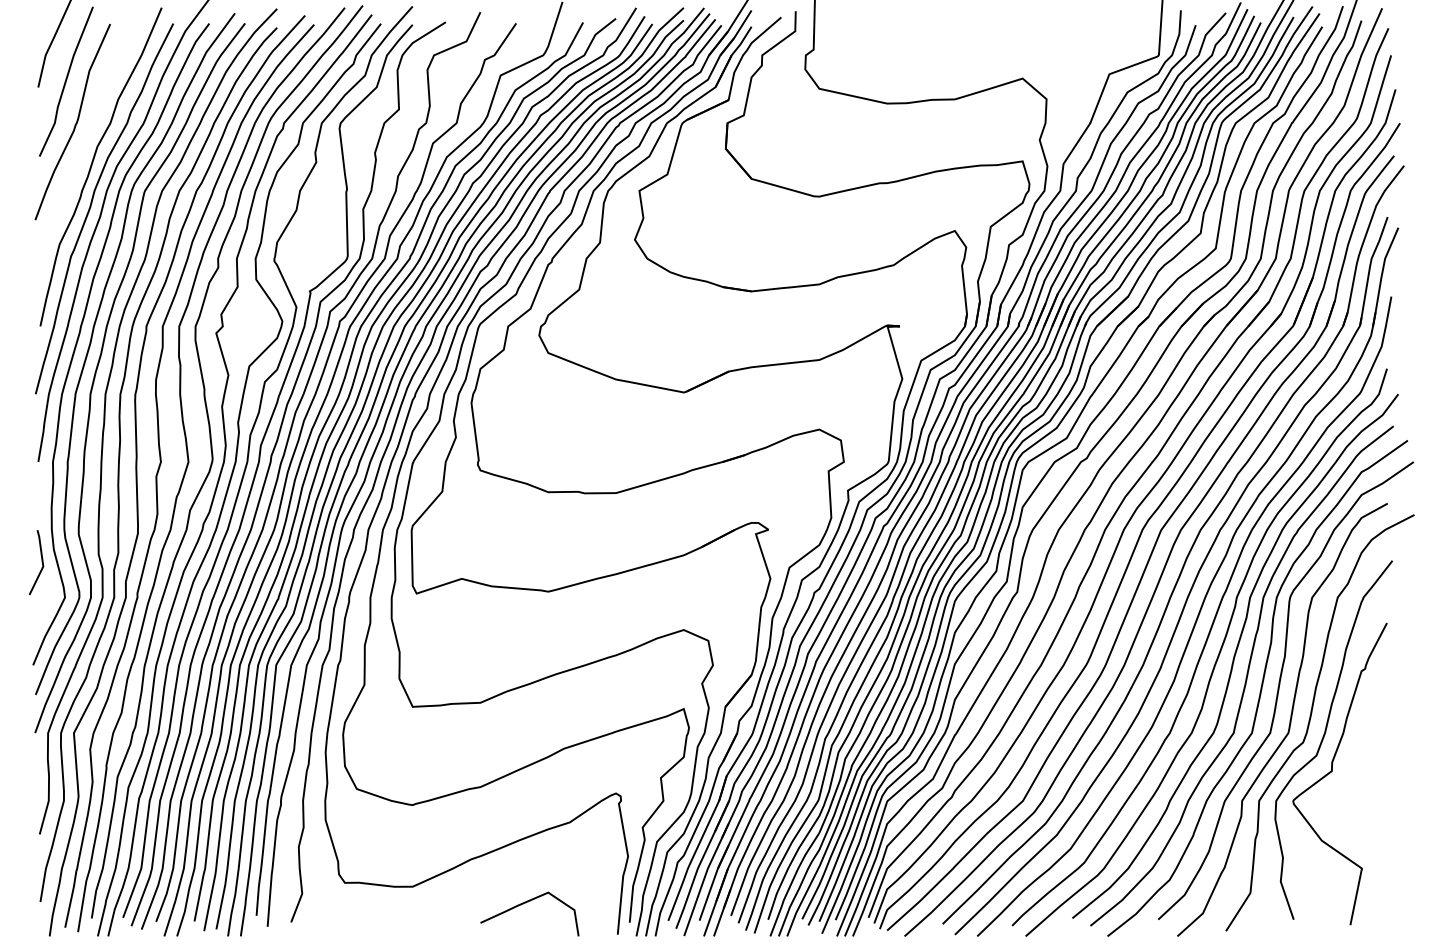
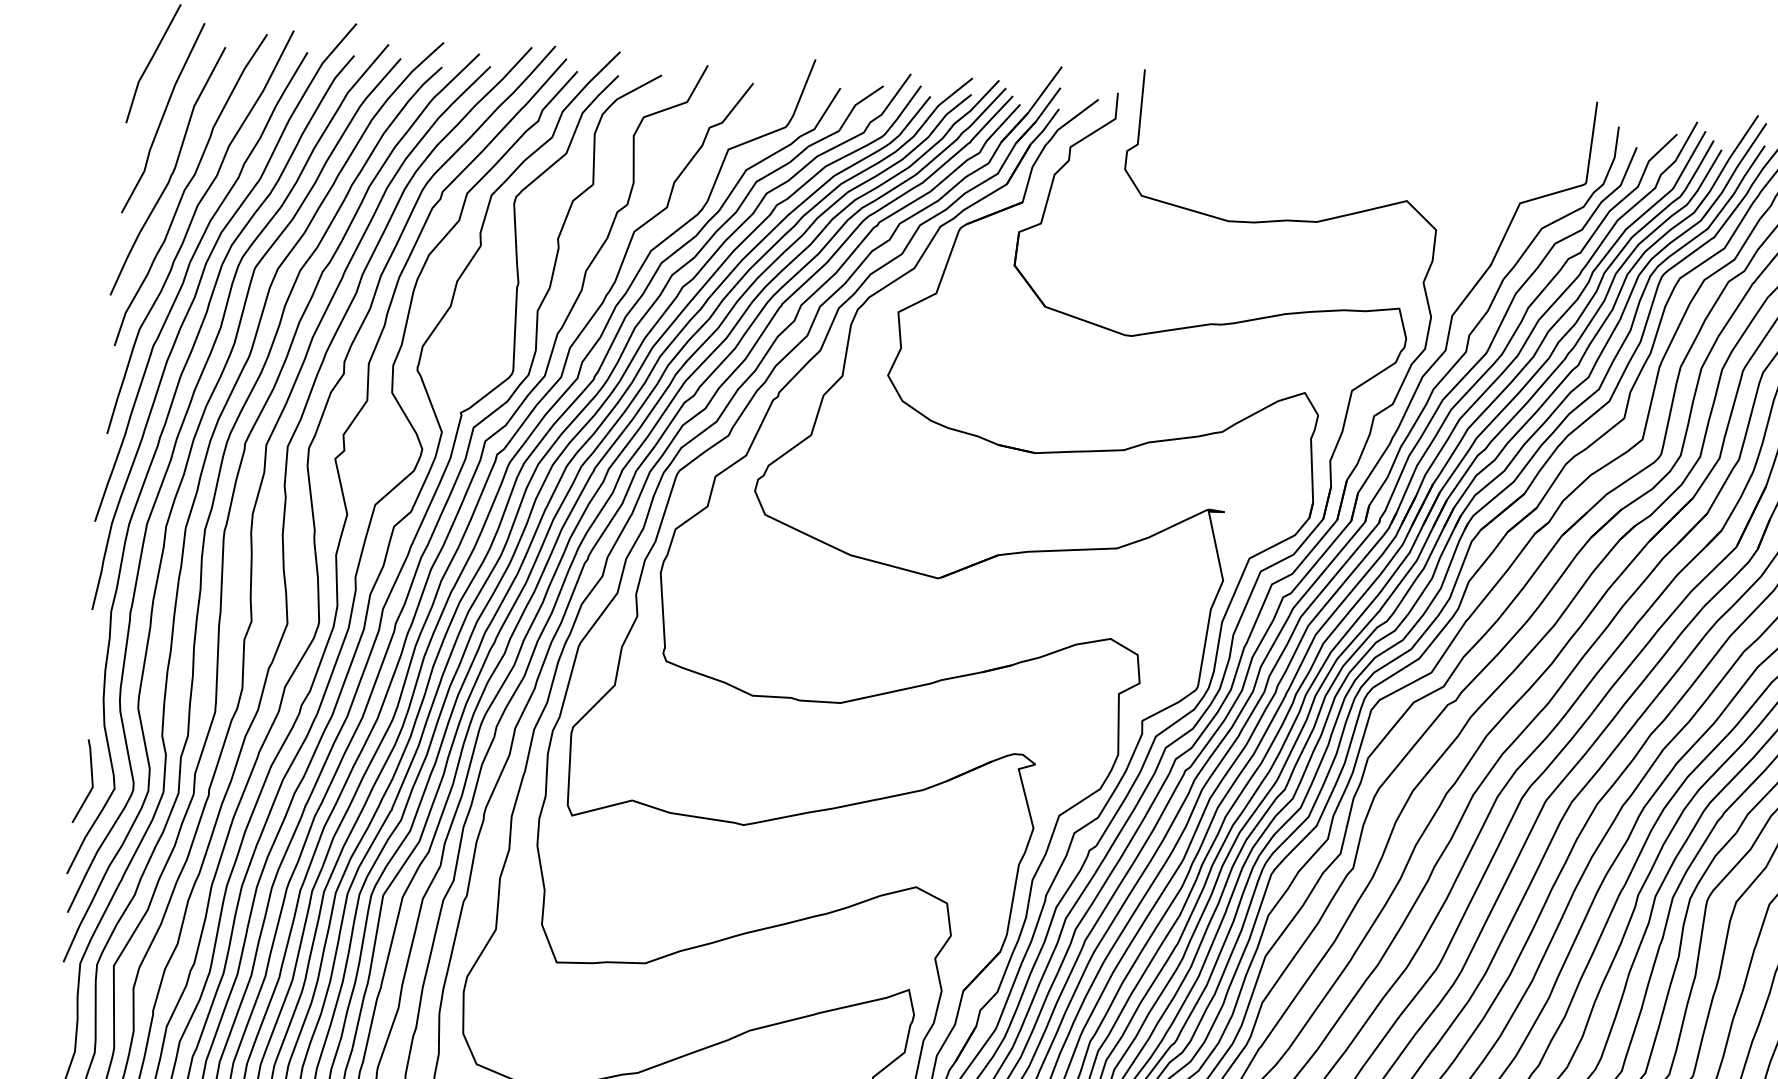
curve: (89, 132) -> (188, 186), added
line: (41, 562) -> (90, 781), moved

